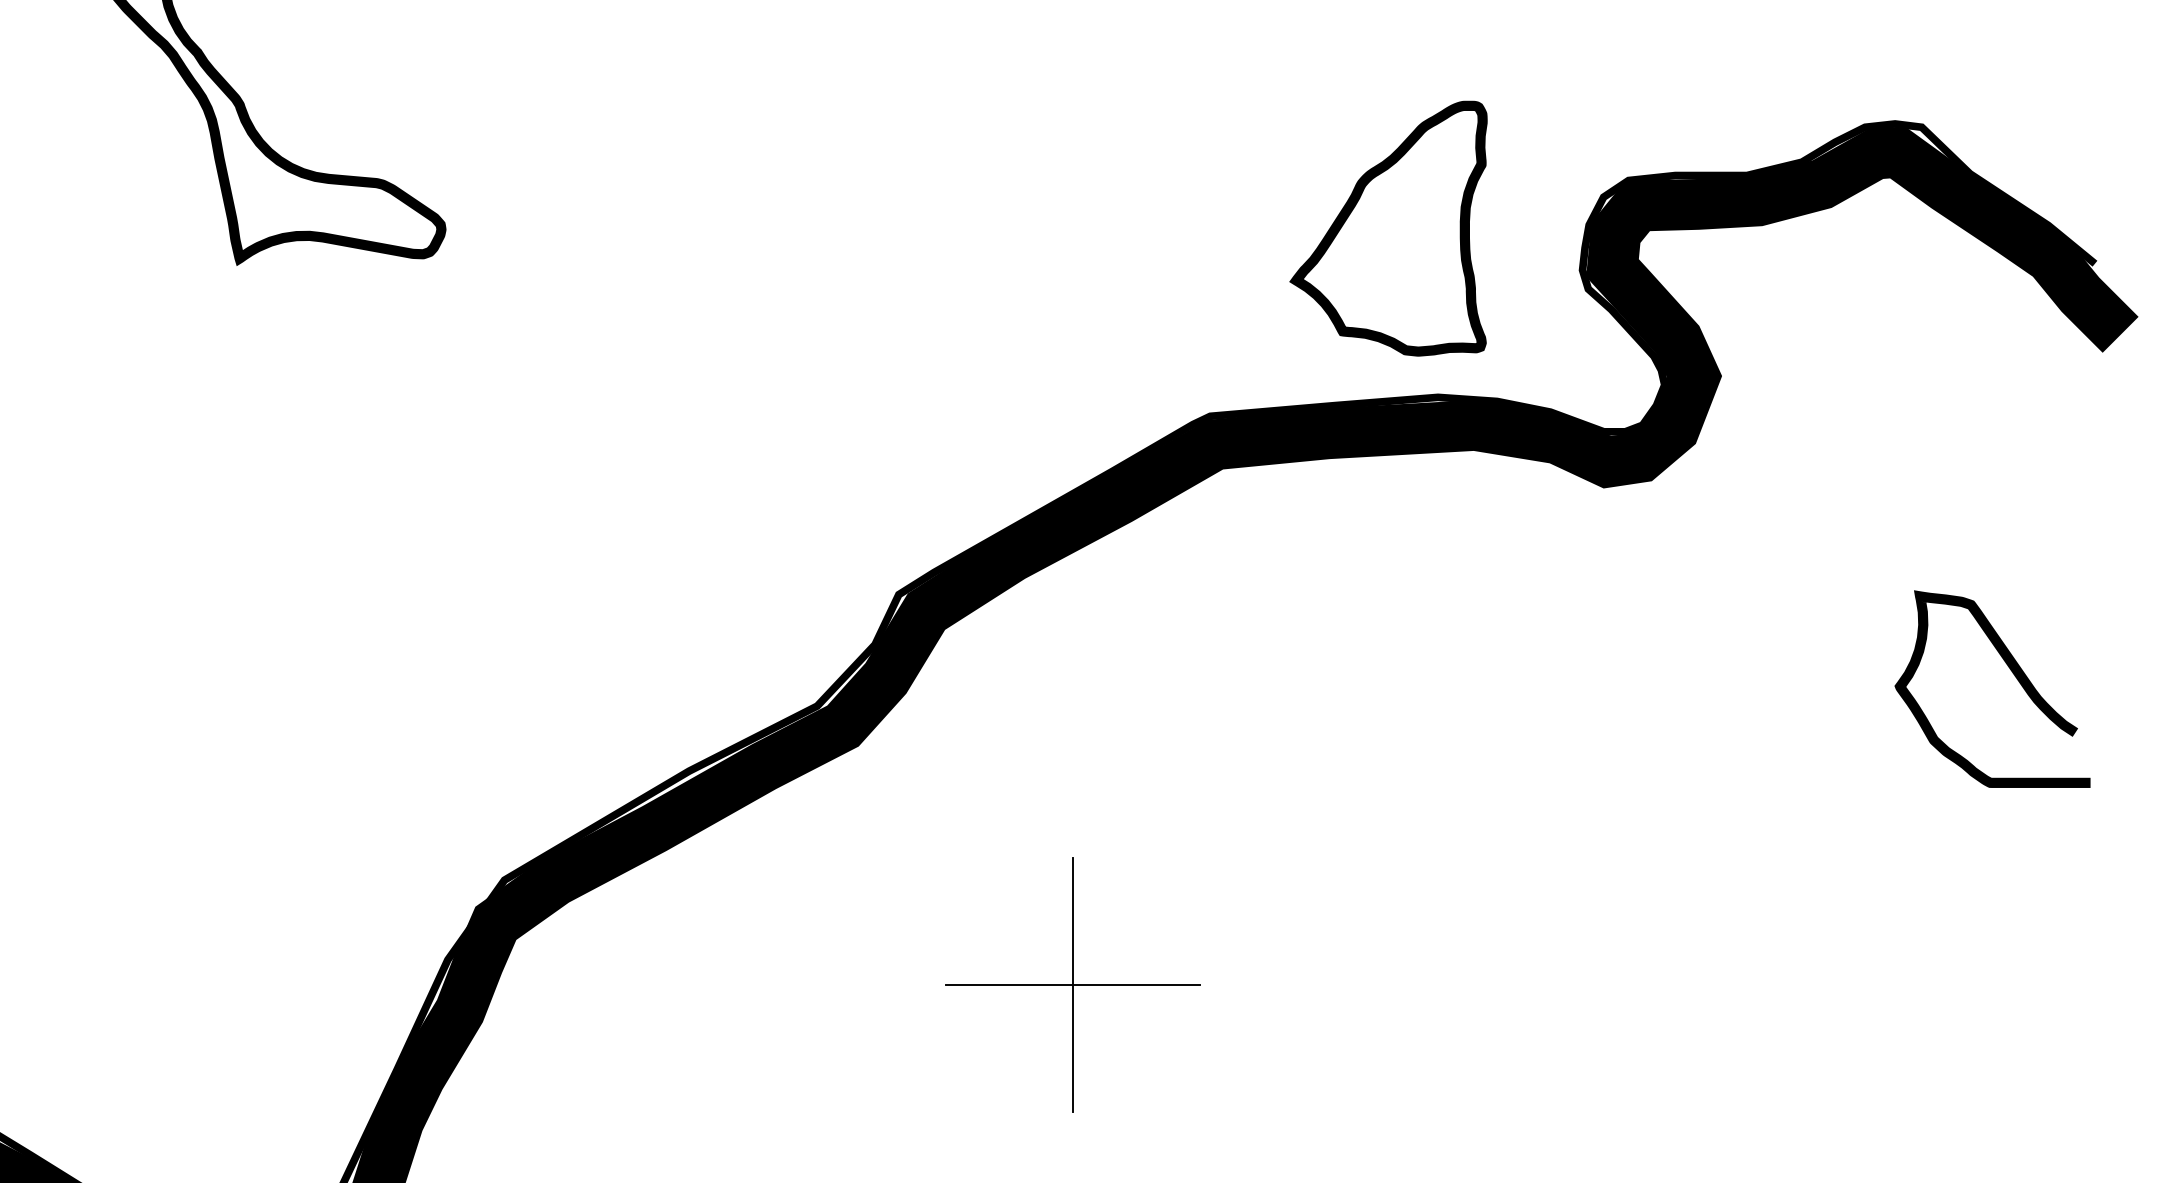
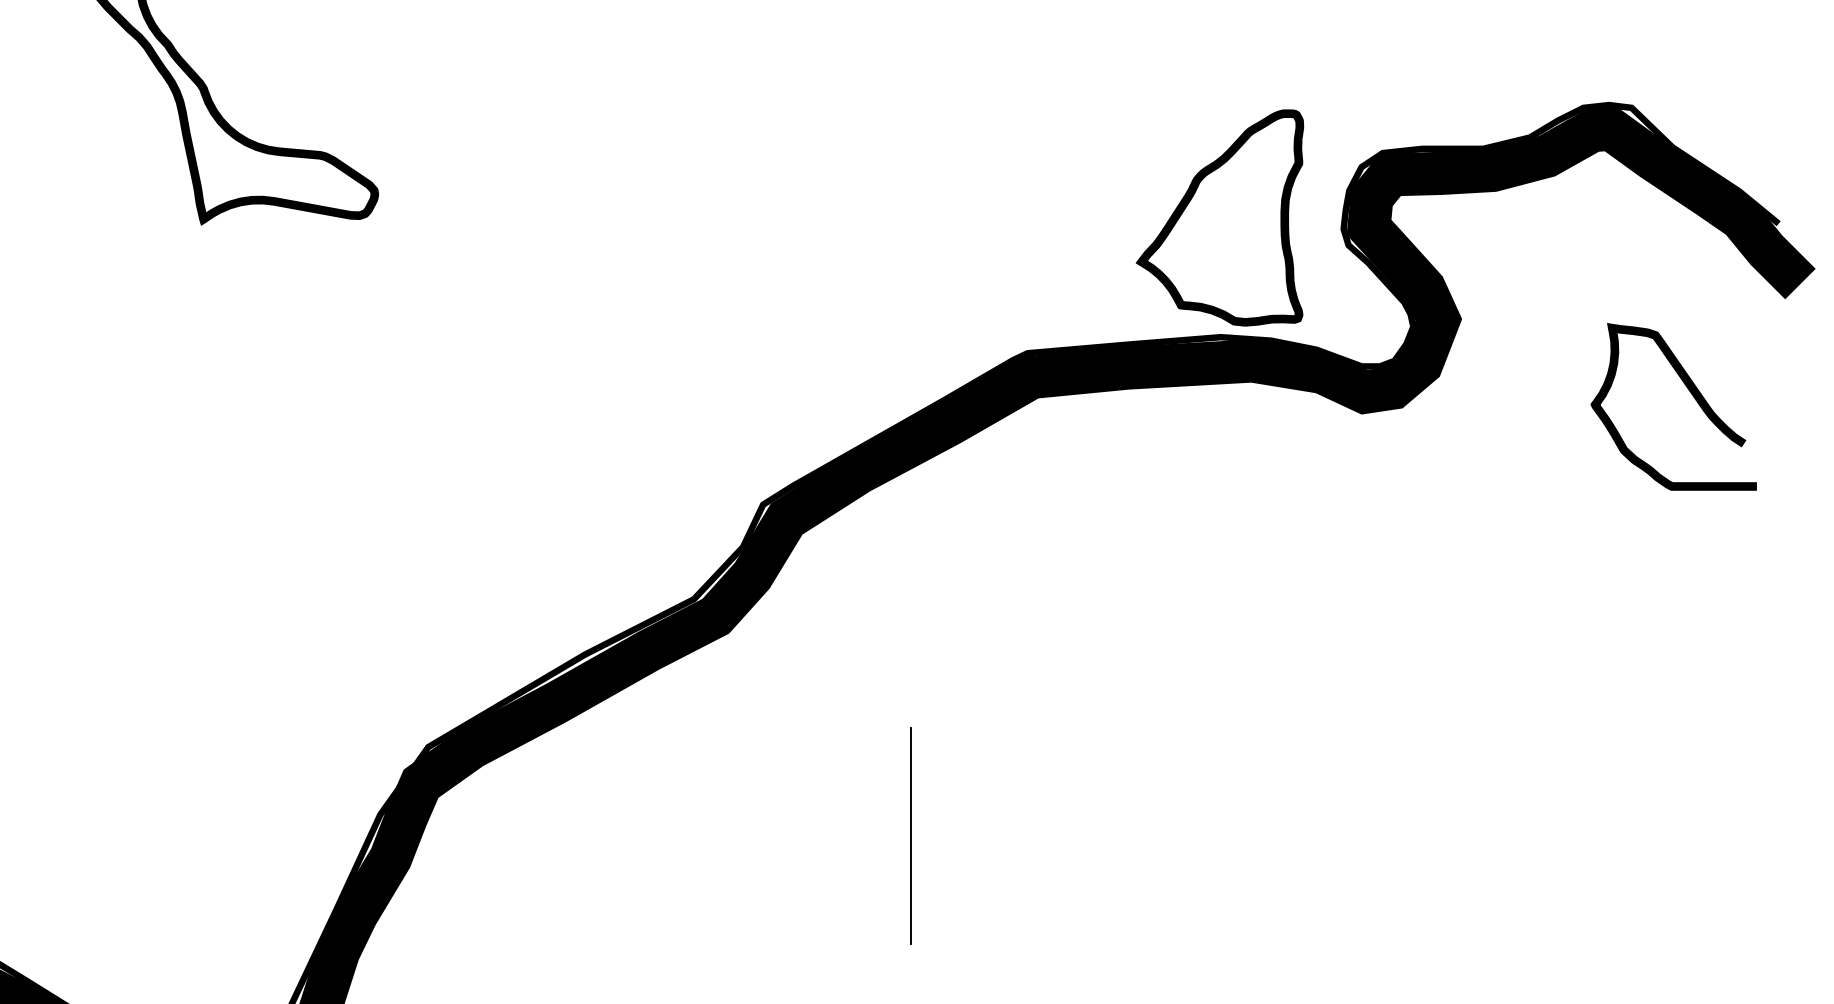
part: (1388, 228) -> (1219, 217), moved
curve: (2012, 673) -> (1690, 393), moved
line: (1072, 984) -> (910, 835), removed

